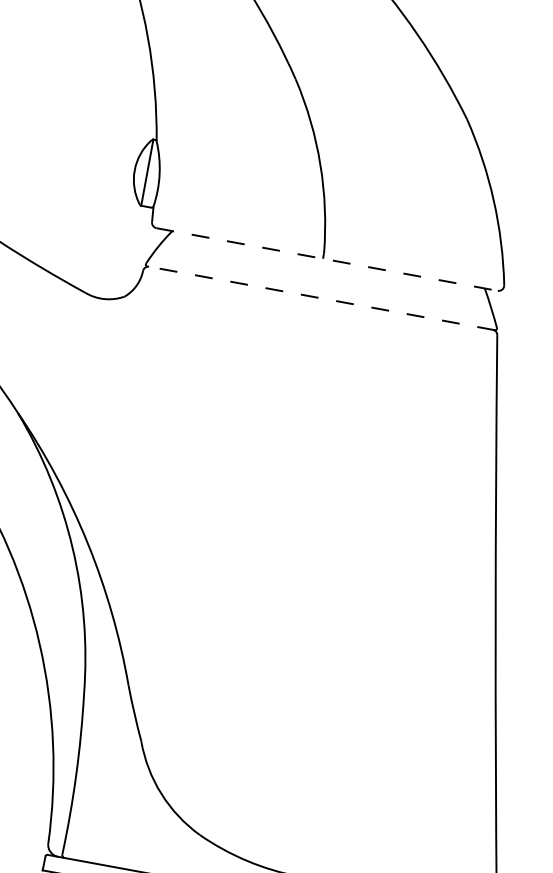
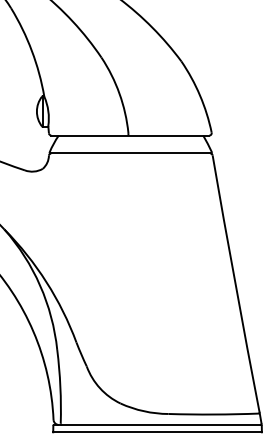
line: (327, 259) -> (130, 135), dashed -> solid
line: (320, 298) -> (130, 153), dashed -> solid

